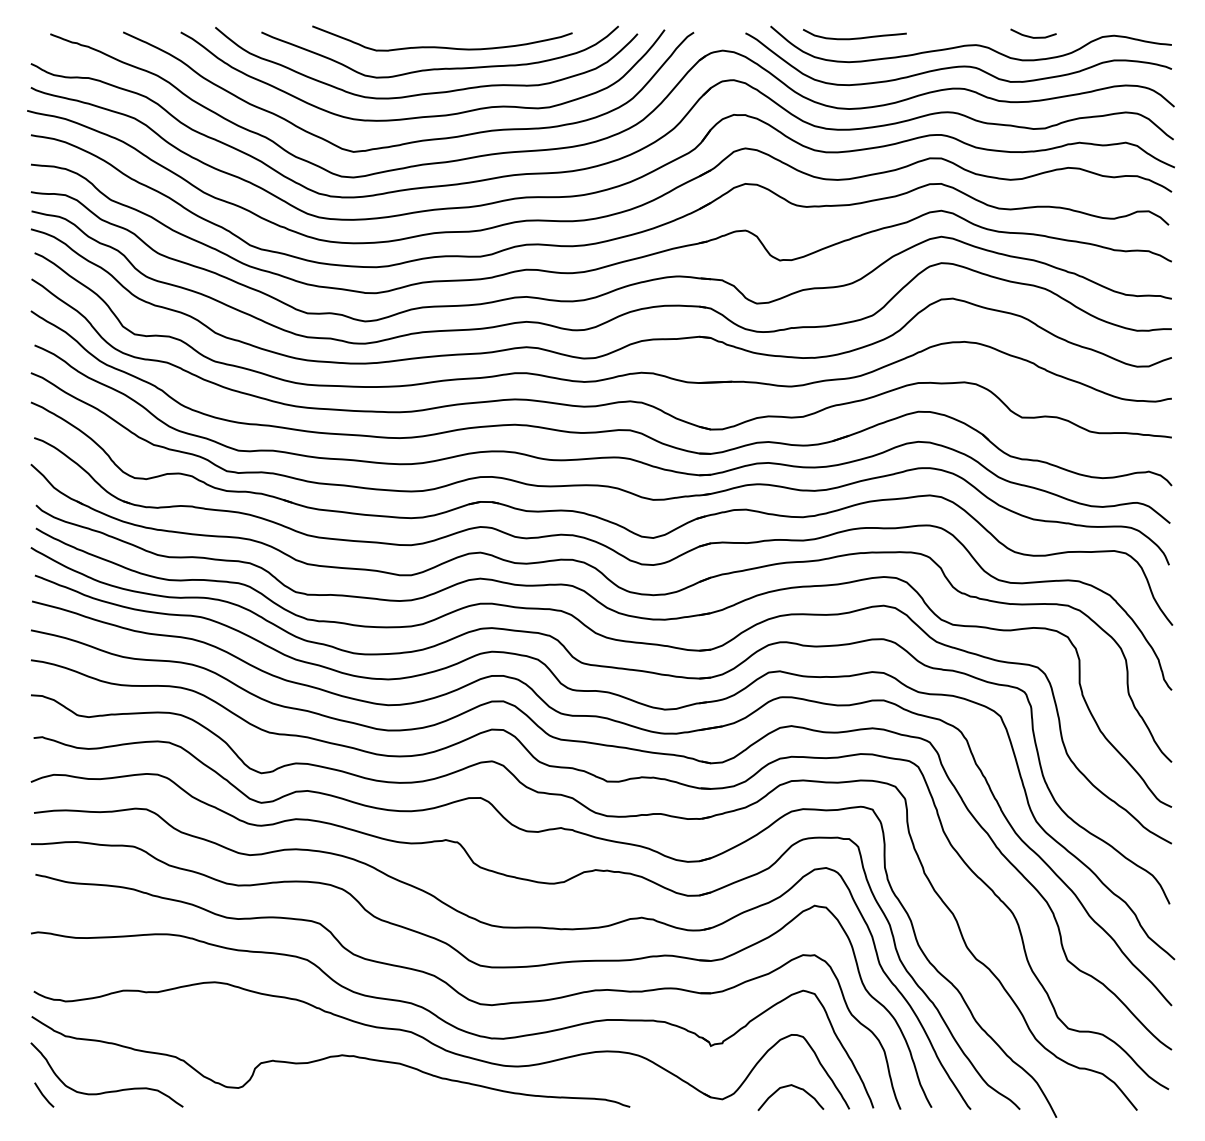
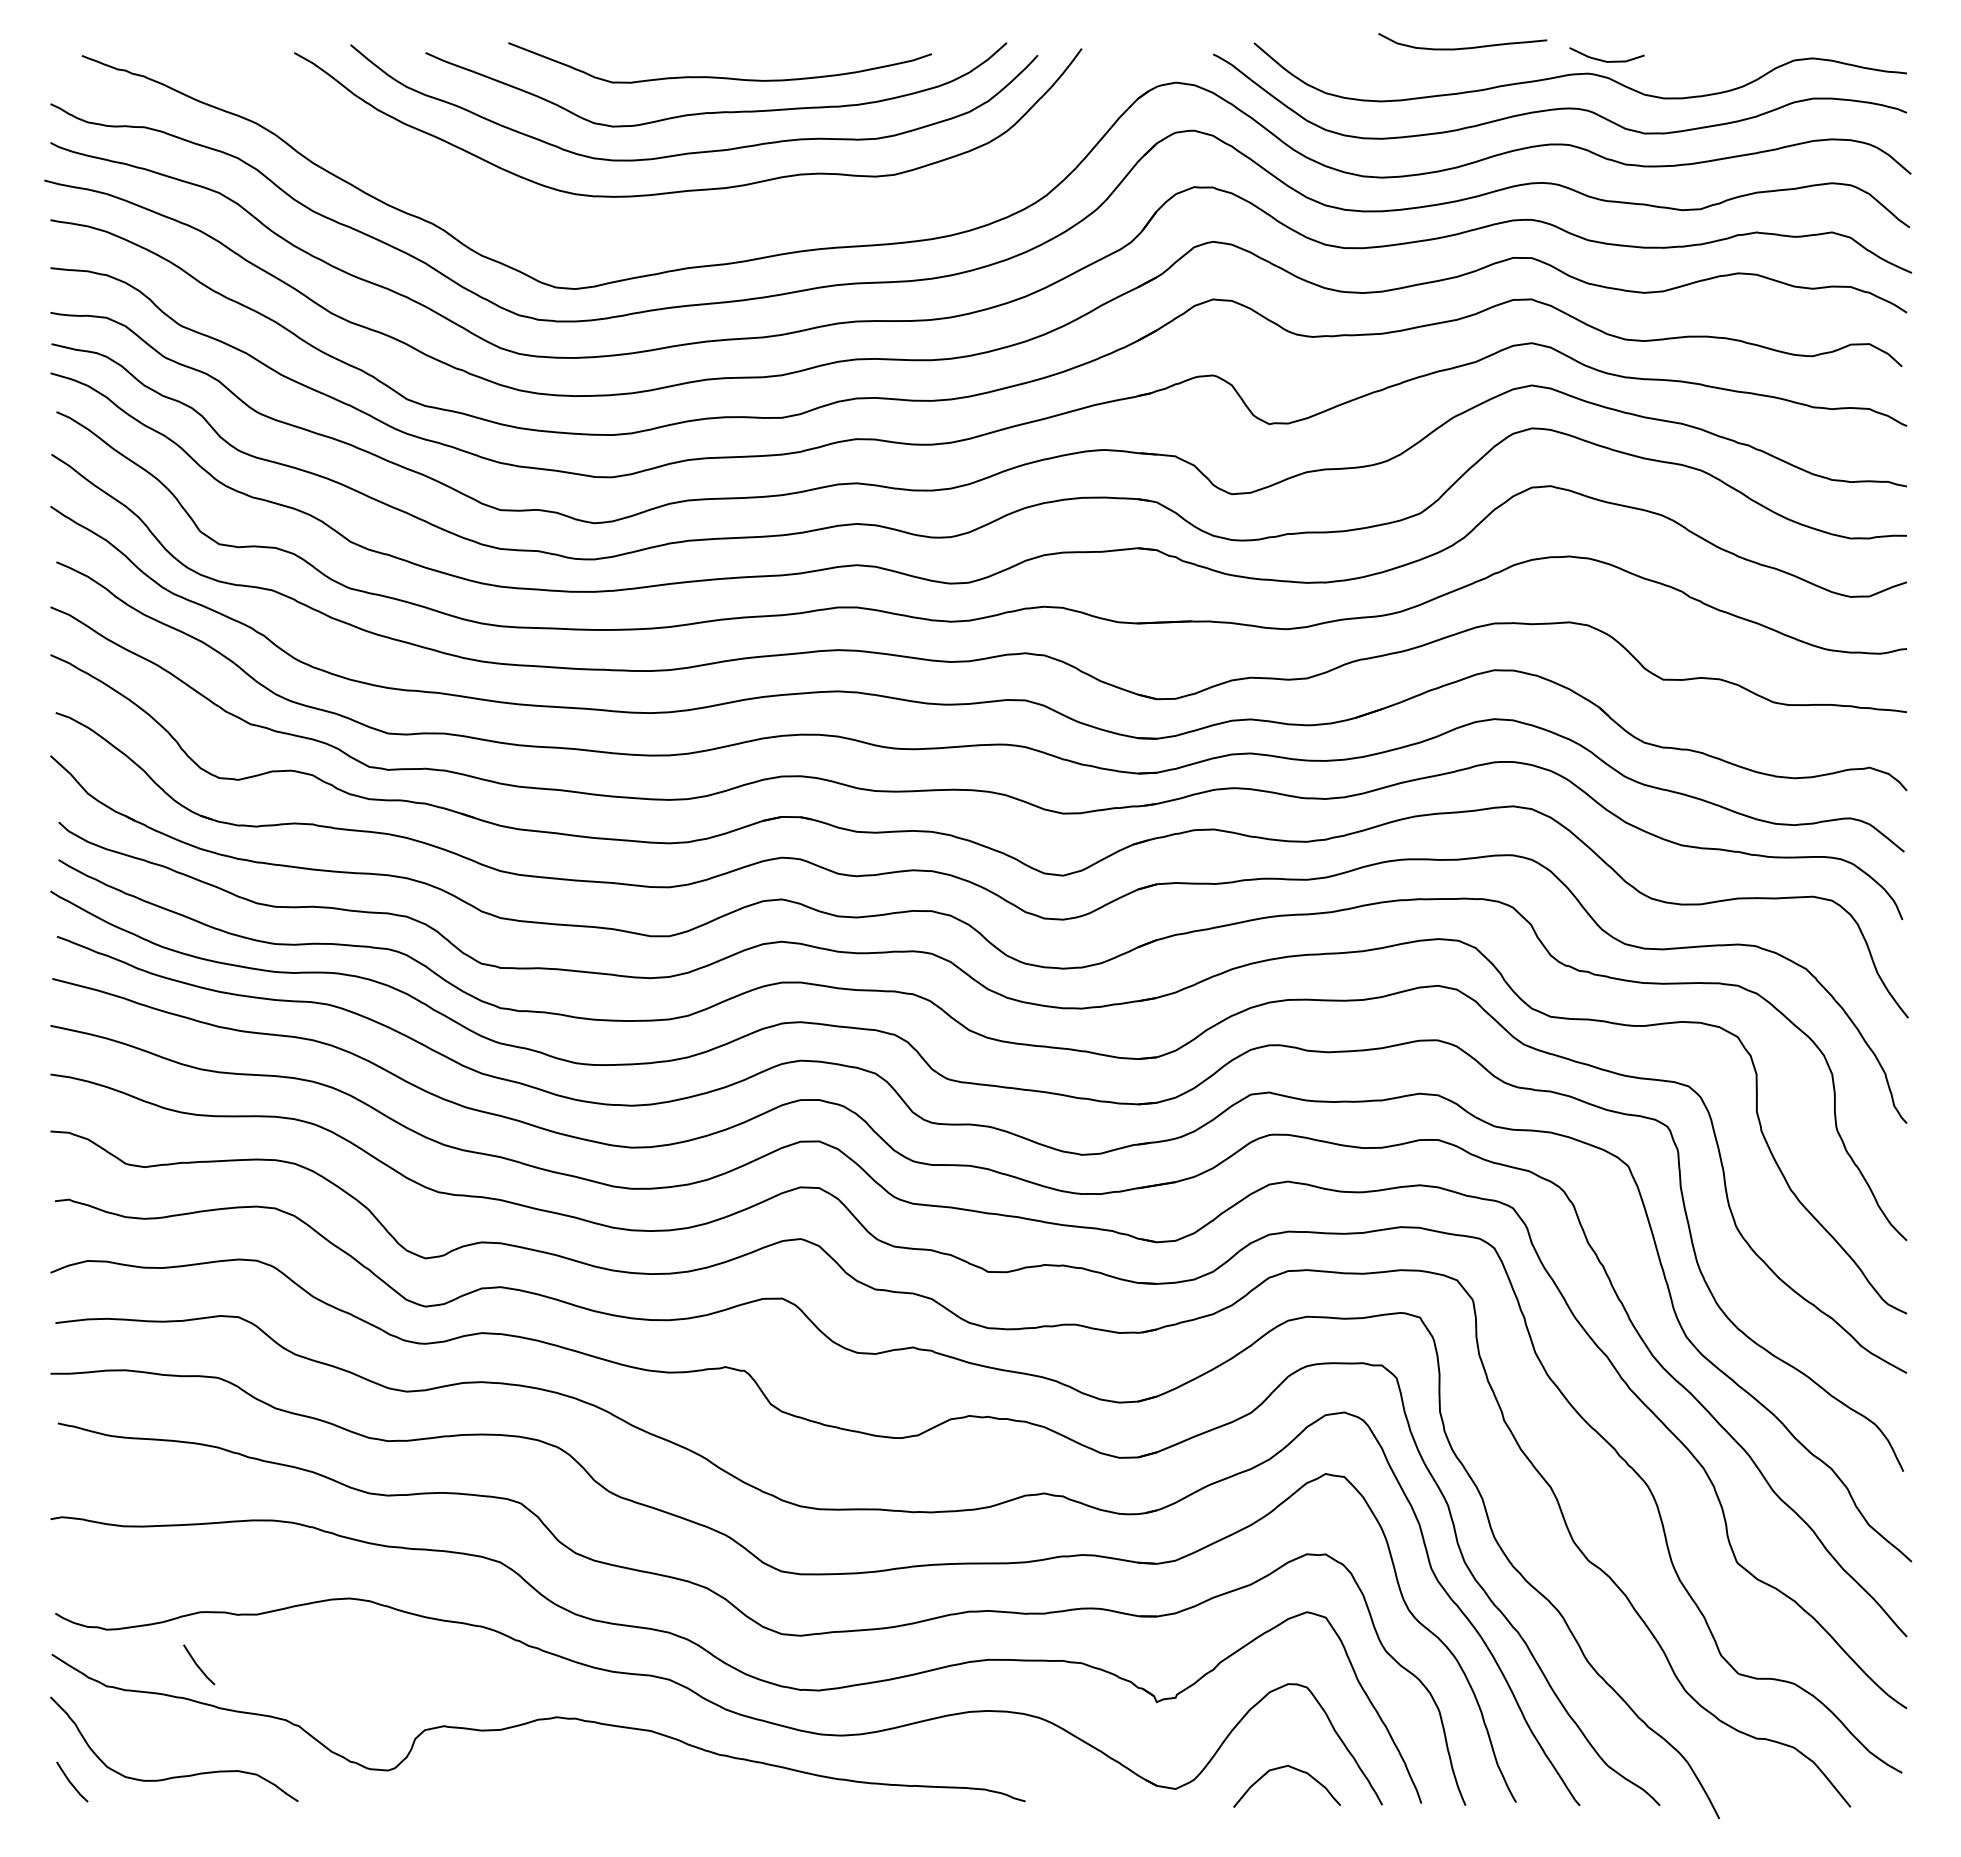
curve: (1032, 36) -> (1605, 59), moved
curve: (854, 37) -> (1462, 46), moved
curve: (416, 140) -> (677, 228), removed
line: (121, 1022) -> (197, 1663), added

